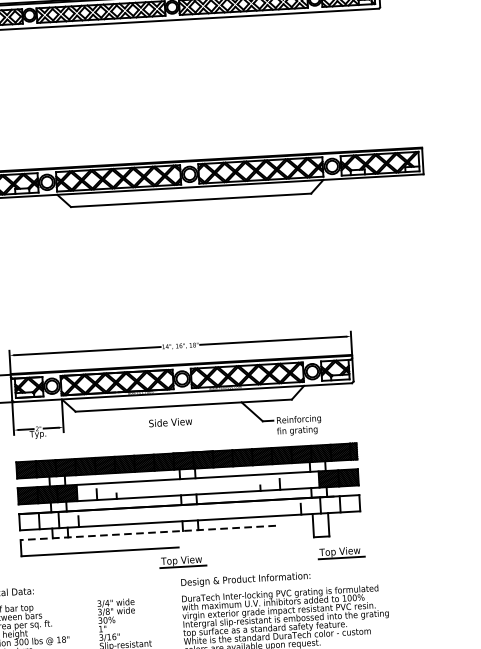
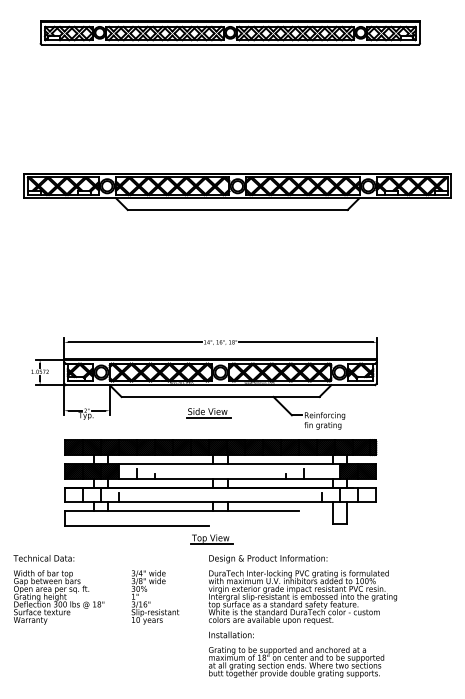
line: (171, 428) -> (208, 417), added
line: (148, 533) -> (181, 511), dashed -> solid
part: (340, 553) -> (356, 539), removed

